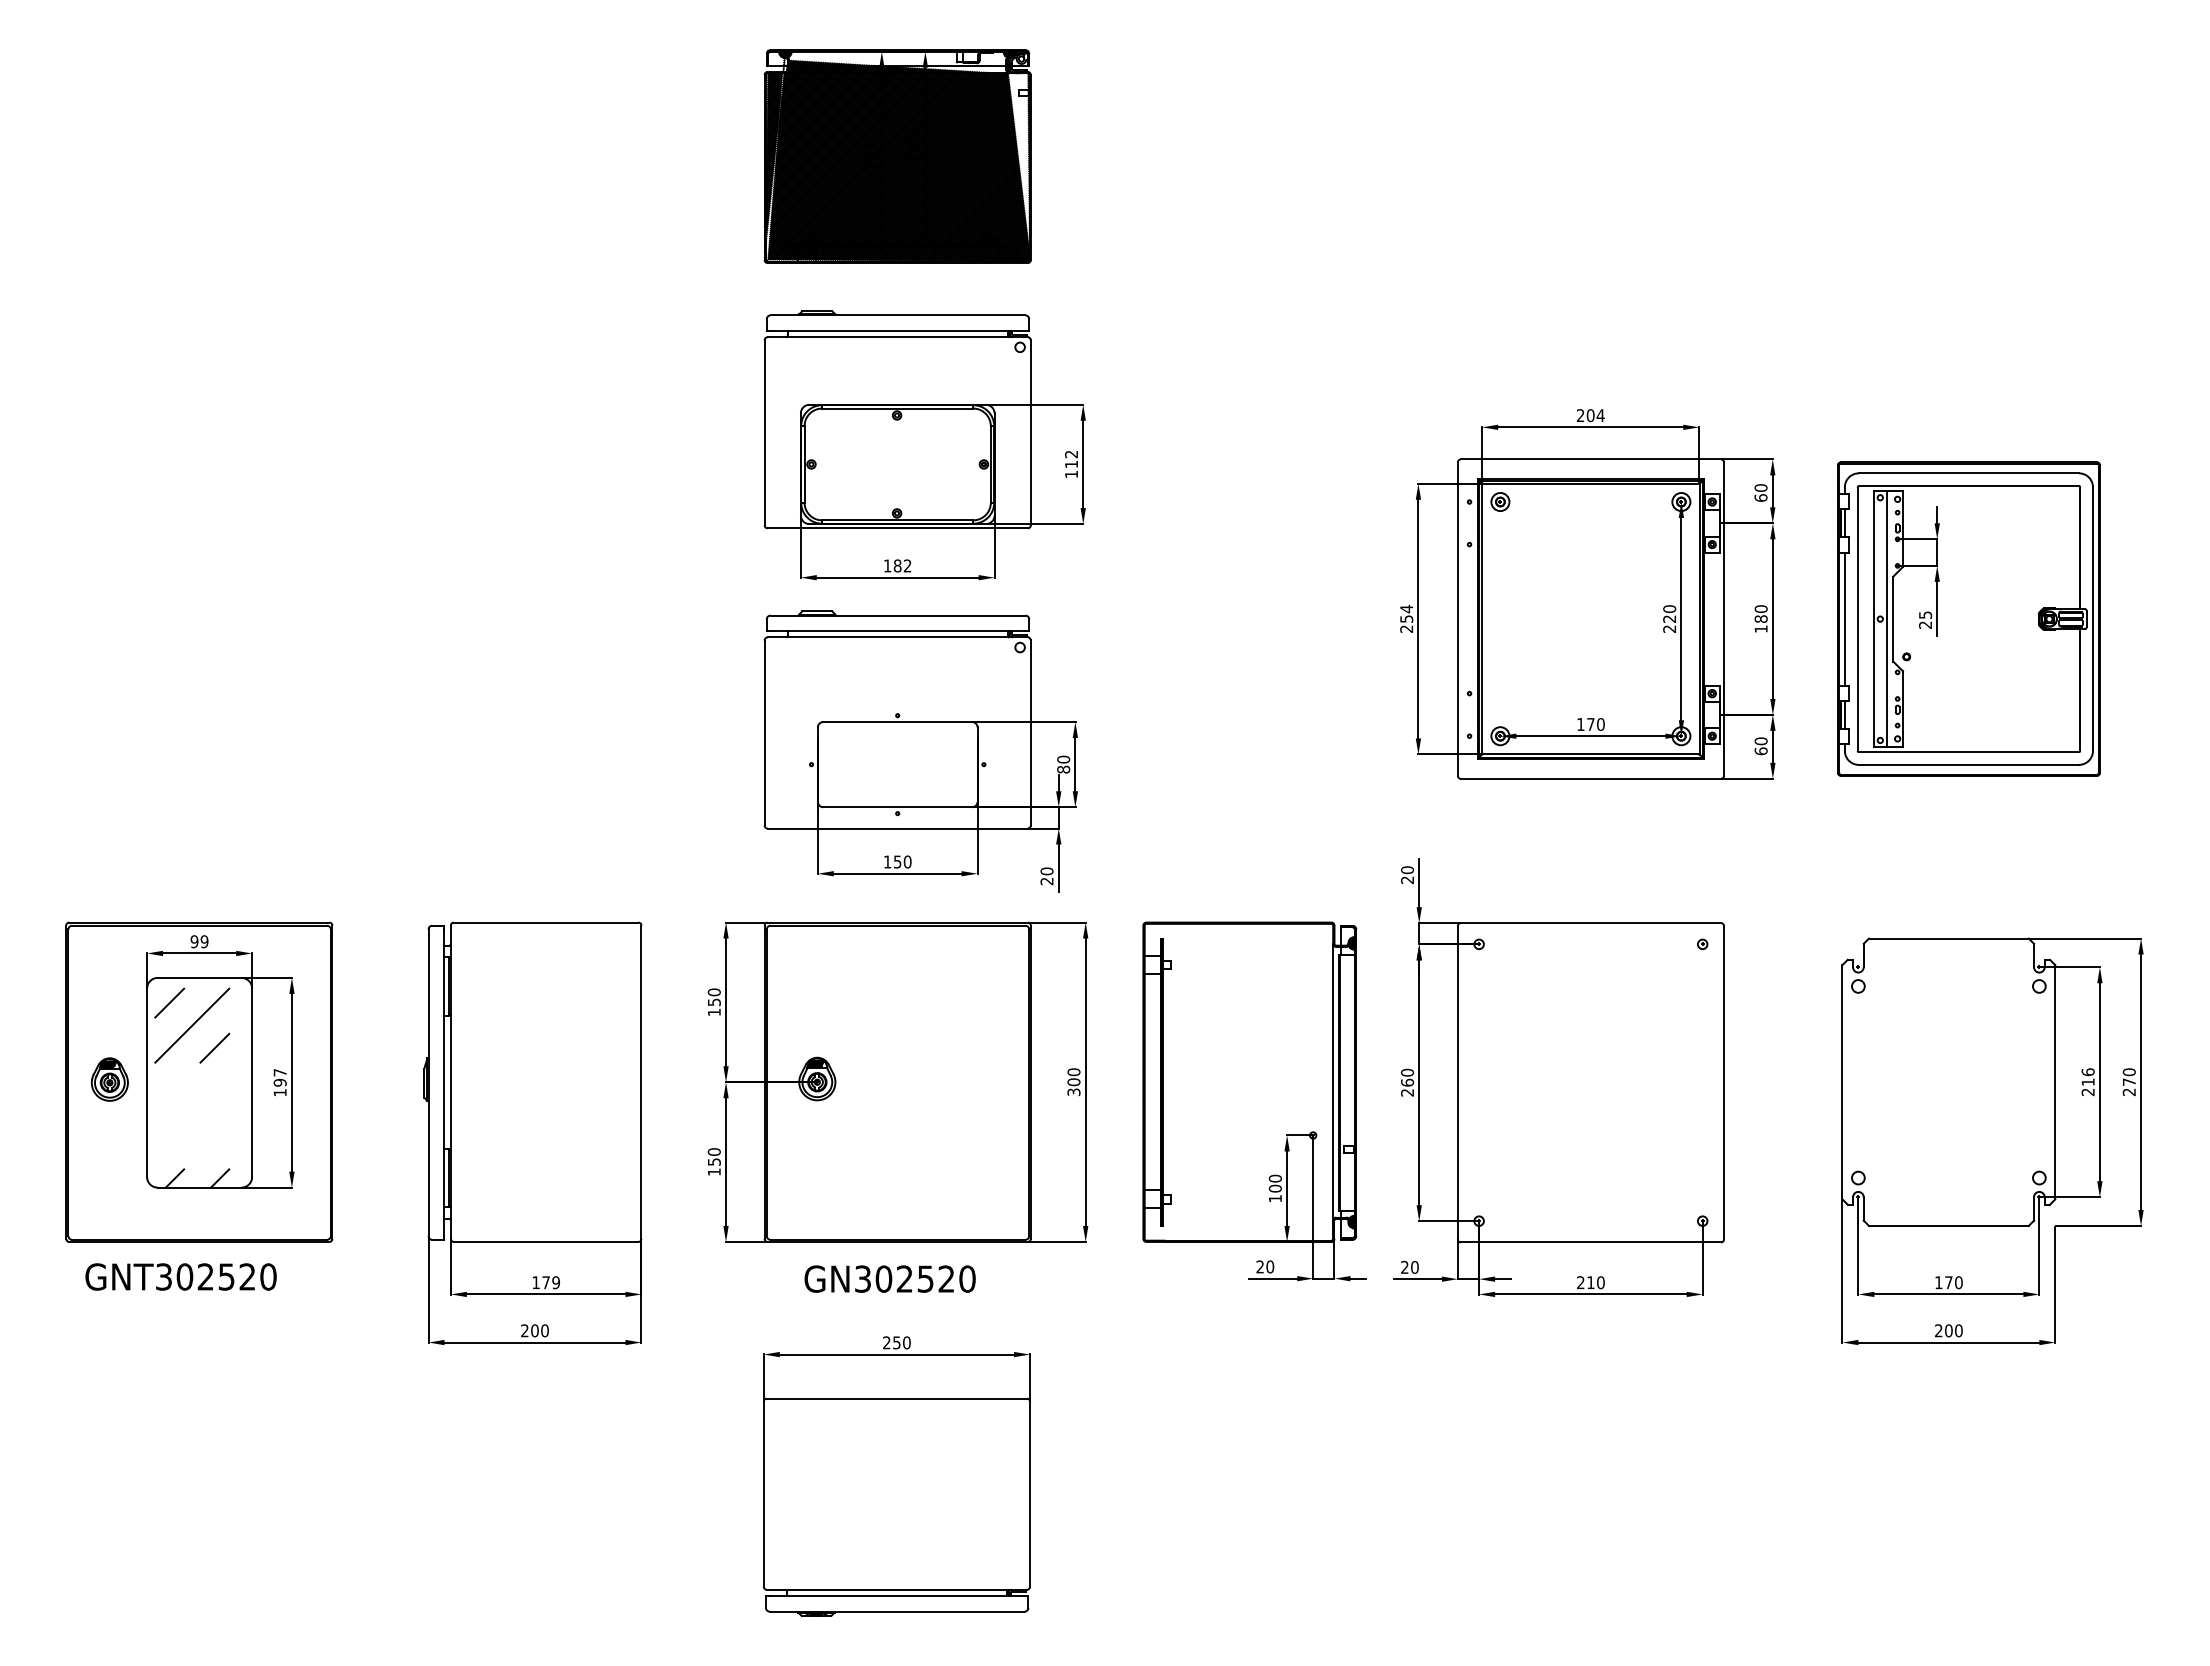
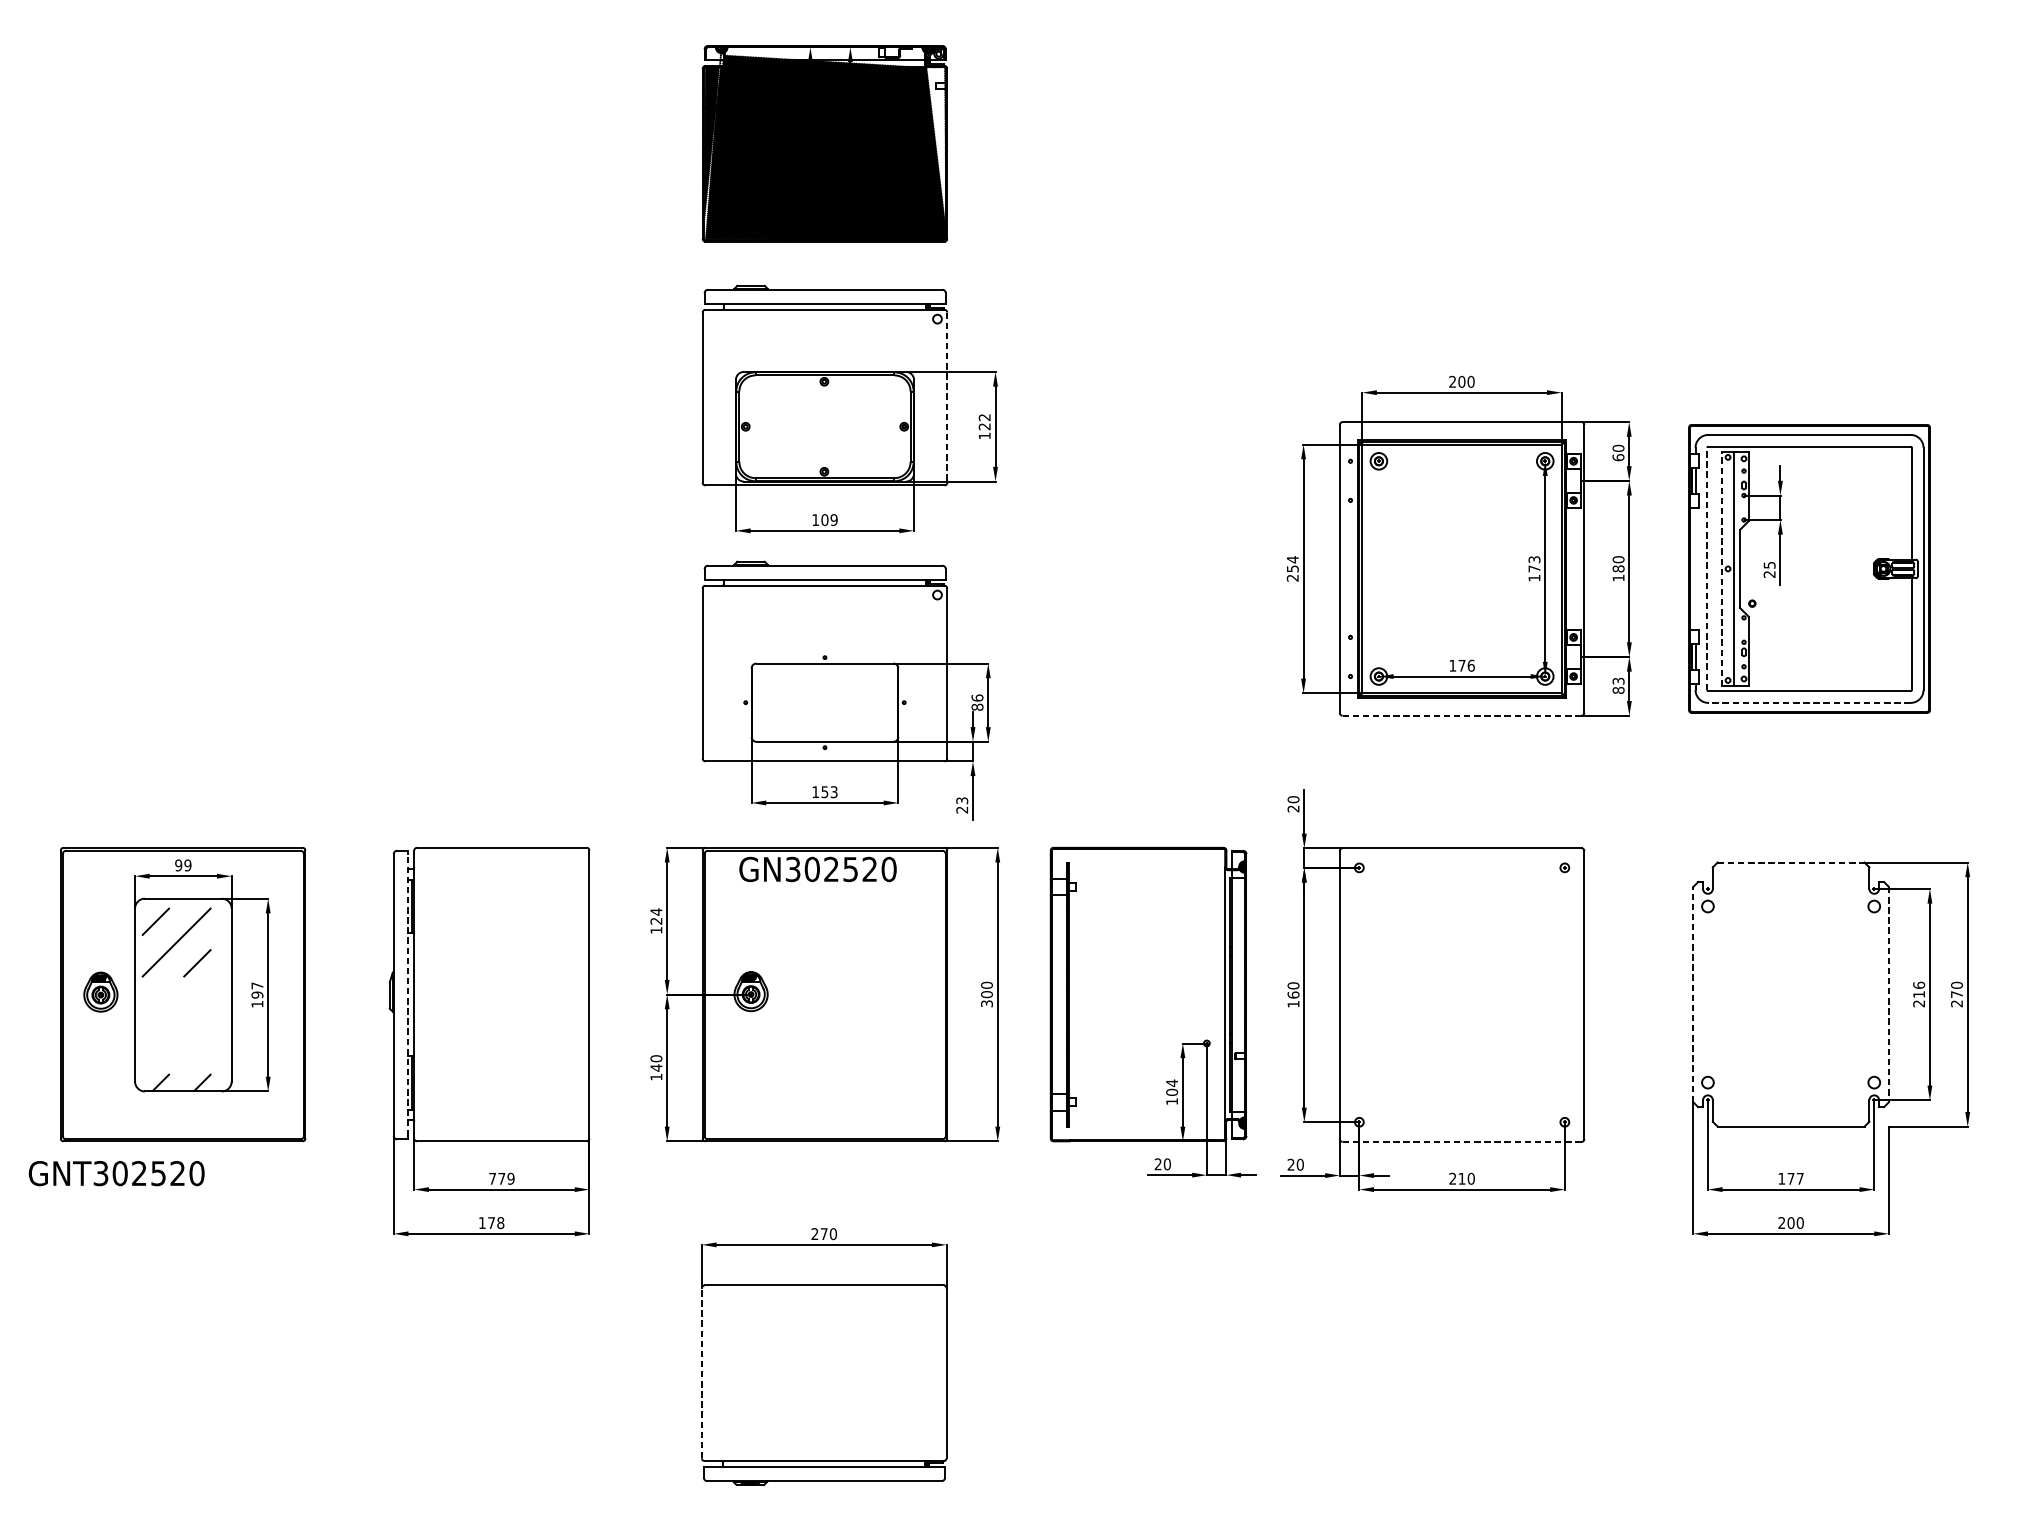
text: (1600, 415) -> (1470, 381), 204 -> 200
line: (1030, 432) -> (947, 397), solid -> dashed
text: (1071, 464) -> (984, 426), 112 -> 122
text: (902, 565) -> (829, 519), 182 -> 109
text: (1669, 618) -> (1534, 568), 220 -> 173
line: (1844, 618) -> (1695, 568), removed
line: (1857, 619) -> (1707, 569), solid -> dashed
line: (1873, 619) -> (1721, 569), solid -> dashed
text: (1600, 724) -> (1470, 665), 170 -> 176
text: (1760, 746) -> (1617, 685), 60 -> 83
text: (1063, 759) -> (977, 697), 80 -> 86
line: (1968, 764) -> (1809, 702), solid -> dashed
line: (1590, 778) -> (1461, 715), solid -> dashed
text: (907, 861) -> (833, 791), 150 -> 153
text: (1046, 871) -> (961, 800), 20 -> 23
line: (1948, 938) -> (1790, 862), solid -> dashed
text: (713, 997) -> (655, 916), 150 -> 124
line: (1842, 1081) -> (1693, 993), solid -> dashed
line: (443, 1082) -> (407, 994), solid -> dashed
line: (2055, 1082) -> (1889, 994), solid -> dashed
text: (1407, 1092) -> (1293, 1004), 260 -> 160
text: (714, 1162) -> (656, 1068), 150 -> 140
text: (1274, 1178) -> (1171, 1083), 100 -> 104
line: (1590, 1242) -> (1461, 1141), solid -> dashed
text: (180, 1276) -> (116, 1173), moved
text: (889, 1278) -> (817, 868), moved
text: (535, 1282) -> (492, 1178), 179 -> 779
text: (1958, 1282) -> (1799, 1178), 170 -> 177
text: (534, 1330) -> (491, 1222), 200 -> 178
text: (896, 1342) -> (823, 1233), 250 -> 270
line: (763, 1494) -> (701, 1373), solid -> dashed

